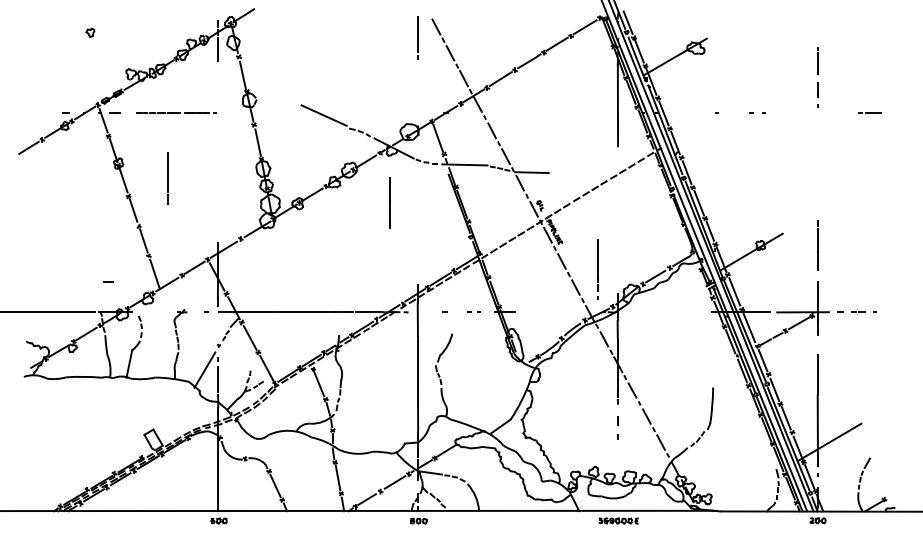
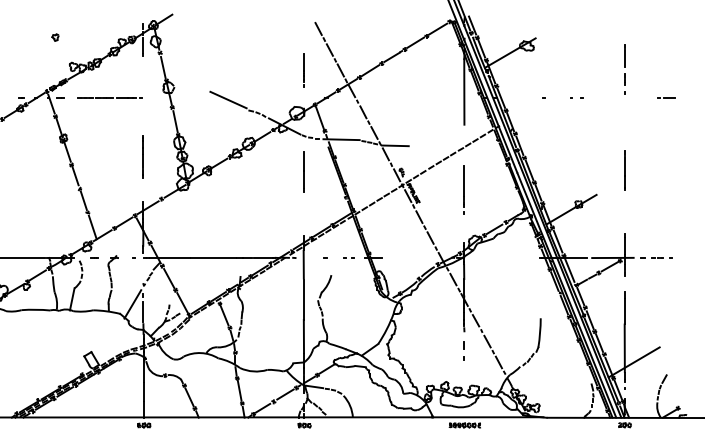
part: (90, 32) -> (55, 37), moved
line: (417, 37) -> (303, 70), moved
line: (167, 178) -> (142, 156), moved
line: (389, 202) -> (303, 171), moved
line: (817, 245) -> (624, 170), moved
line: (597, 269) -> (463, 189), moved
part: (108, 281) -> (94, 257), moved

